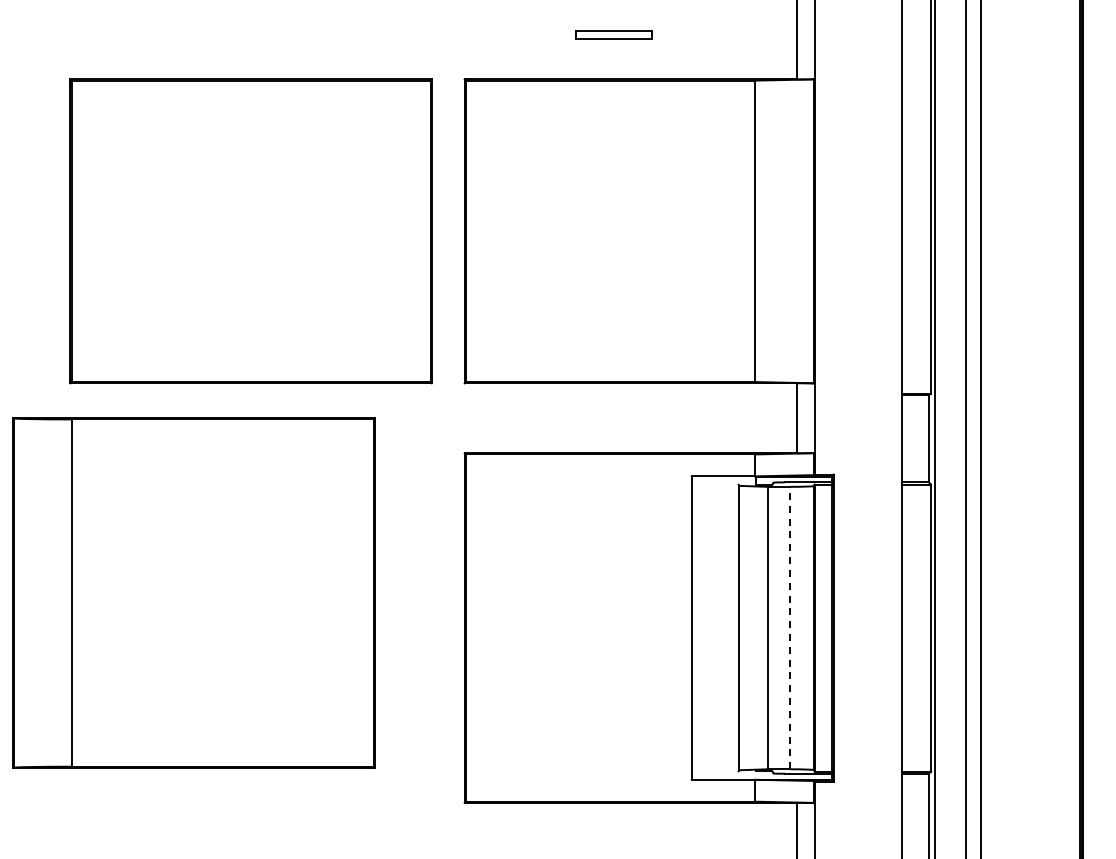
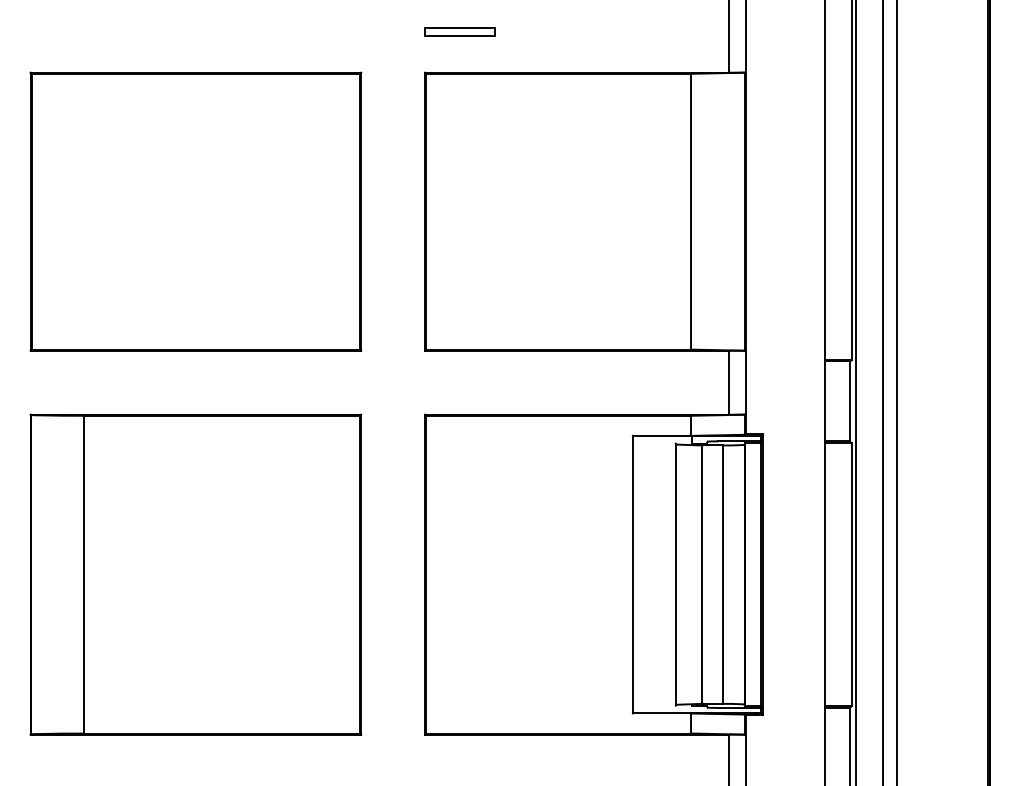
part: (613, 34) -> (459, 31), moved
part: (250, 231) -> (195, 211), moved
part: (193, 592) -> (195, 574), moved
line: (790, 627) -> (723, 574), dashed -> solid

